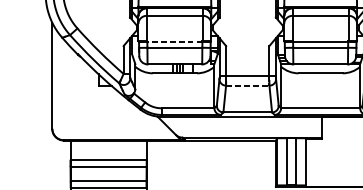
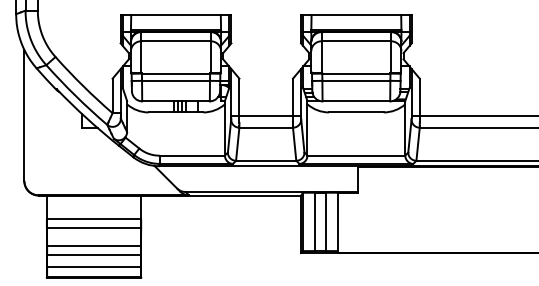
line: (174, 41) -> (175, 73), dashed -> solid
line: (248, 85) -> (266, 127), dashed -> solid

